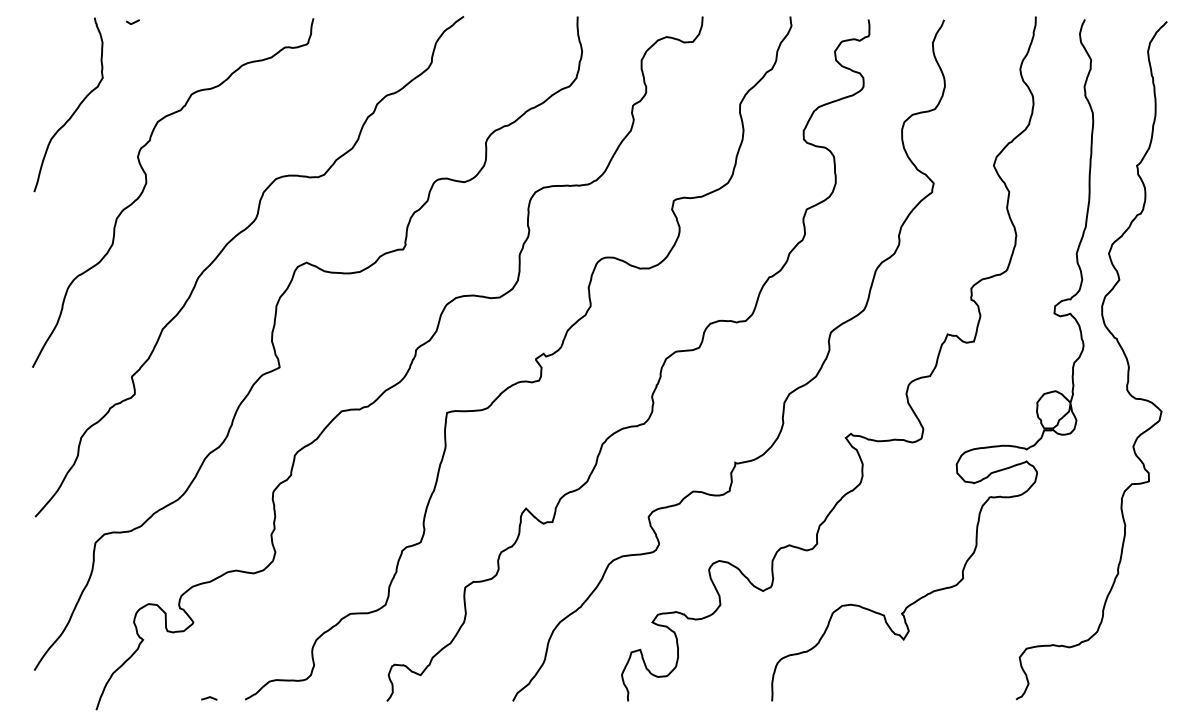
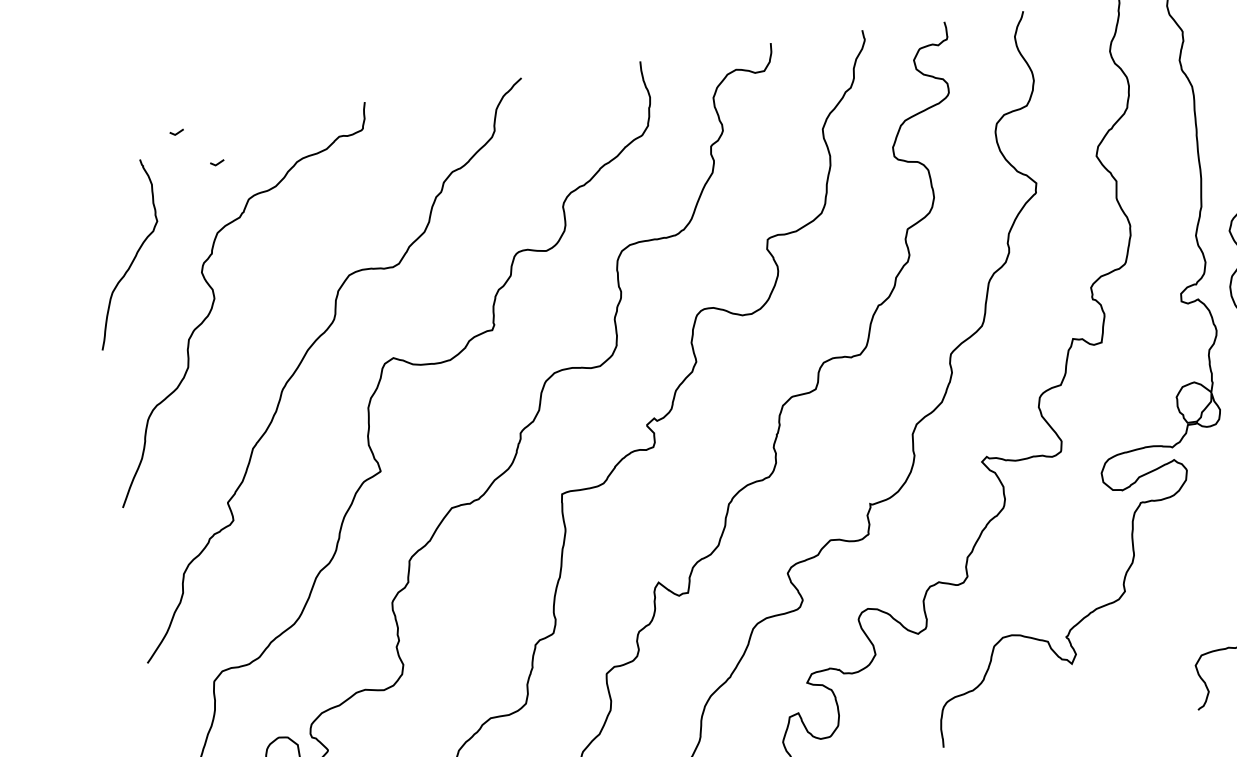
line: (166, 56) -> (216, 163), added
curve: (74, 110) -> (132, 259), moved

